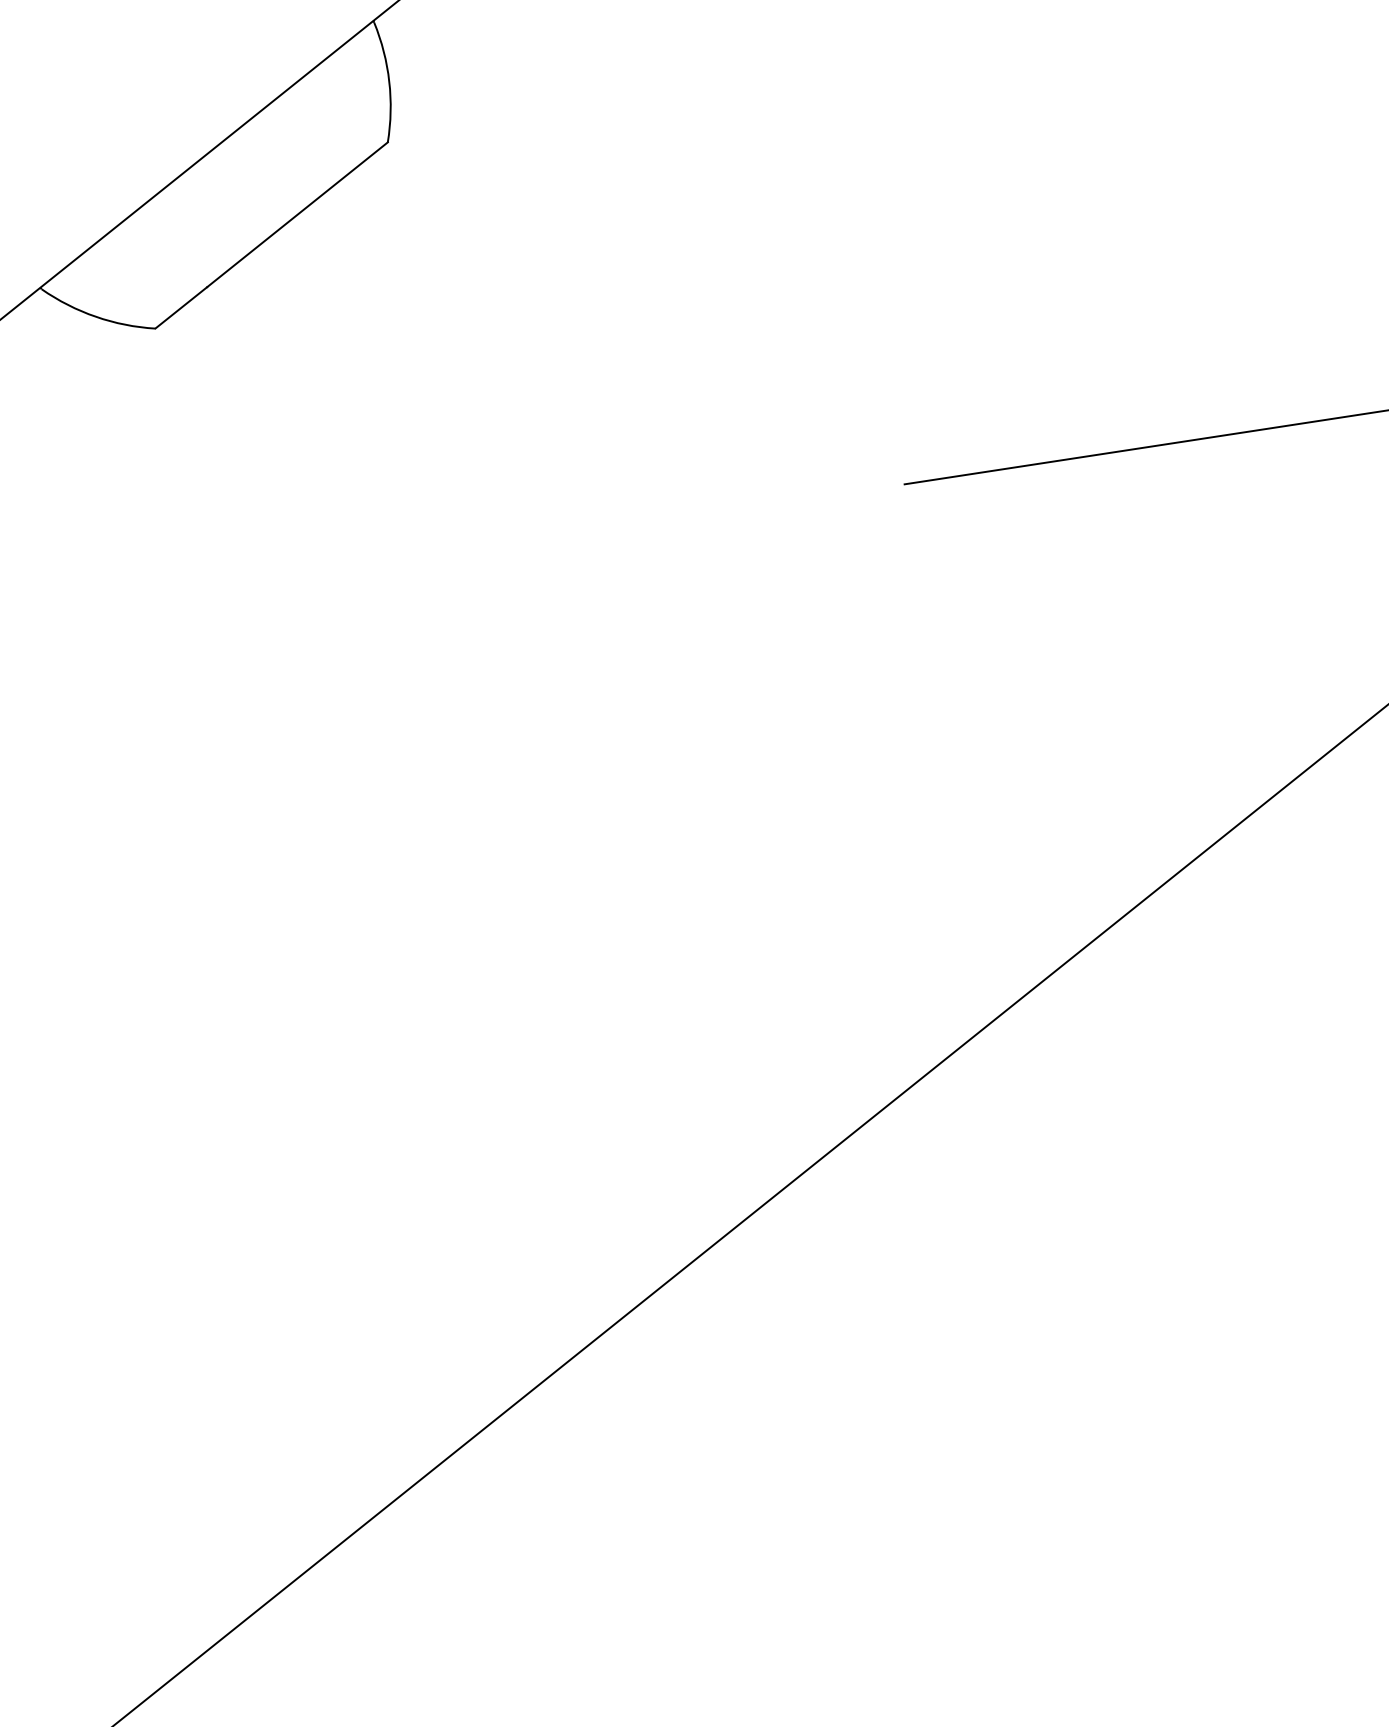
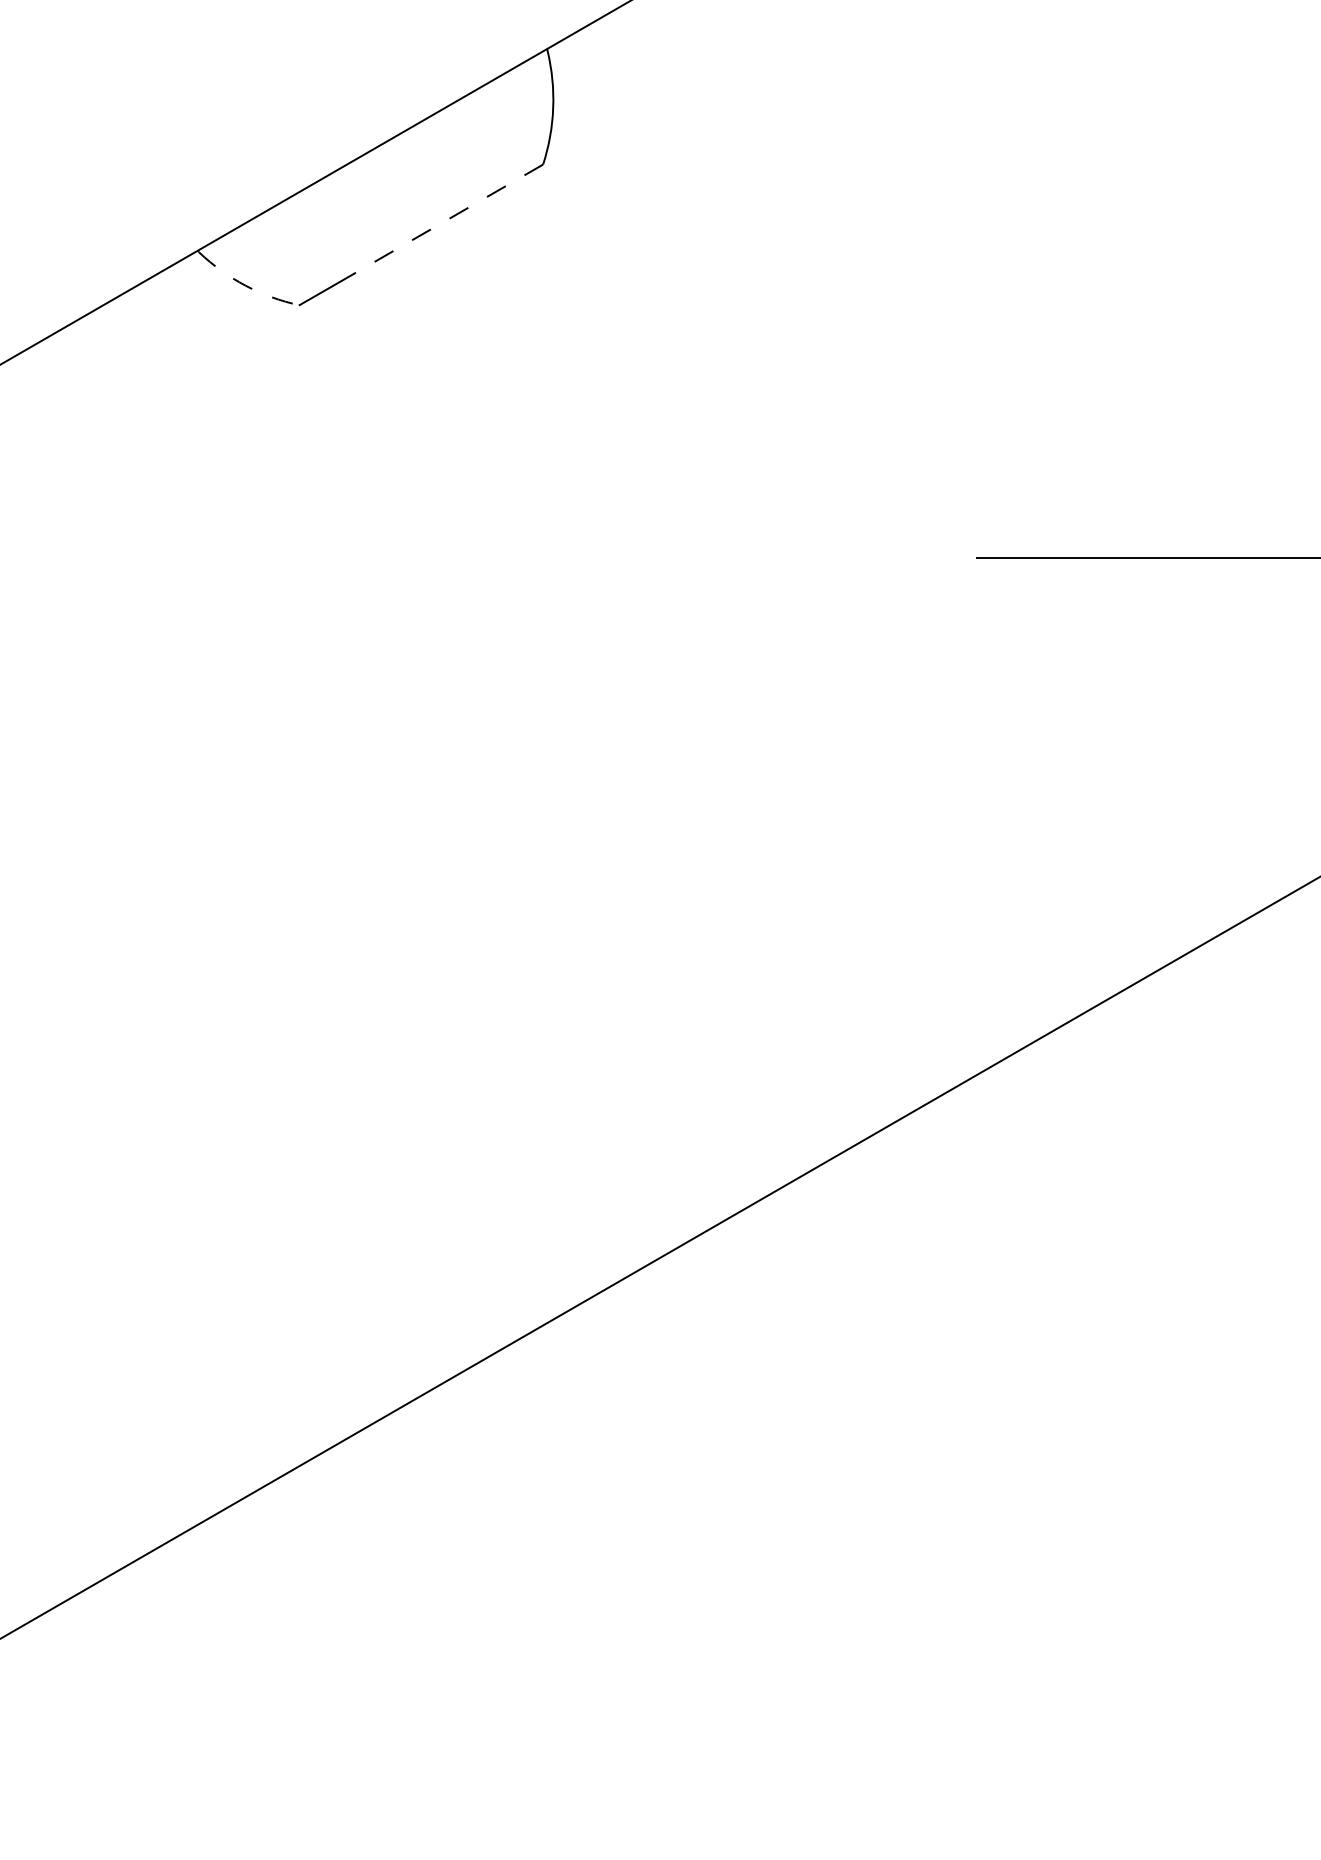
line: (297, 215) -> (448, 219), solid -> dashed
arc: (95, 316) -> (245, 285), solid -> dashed

